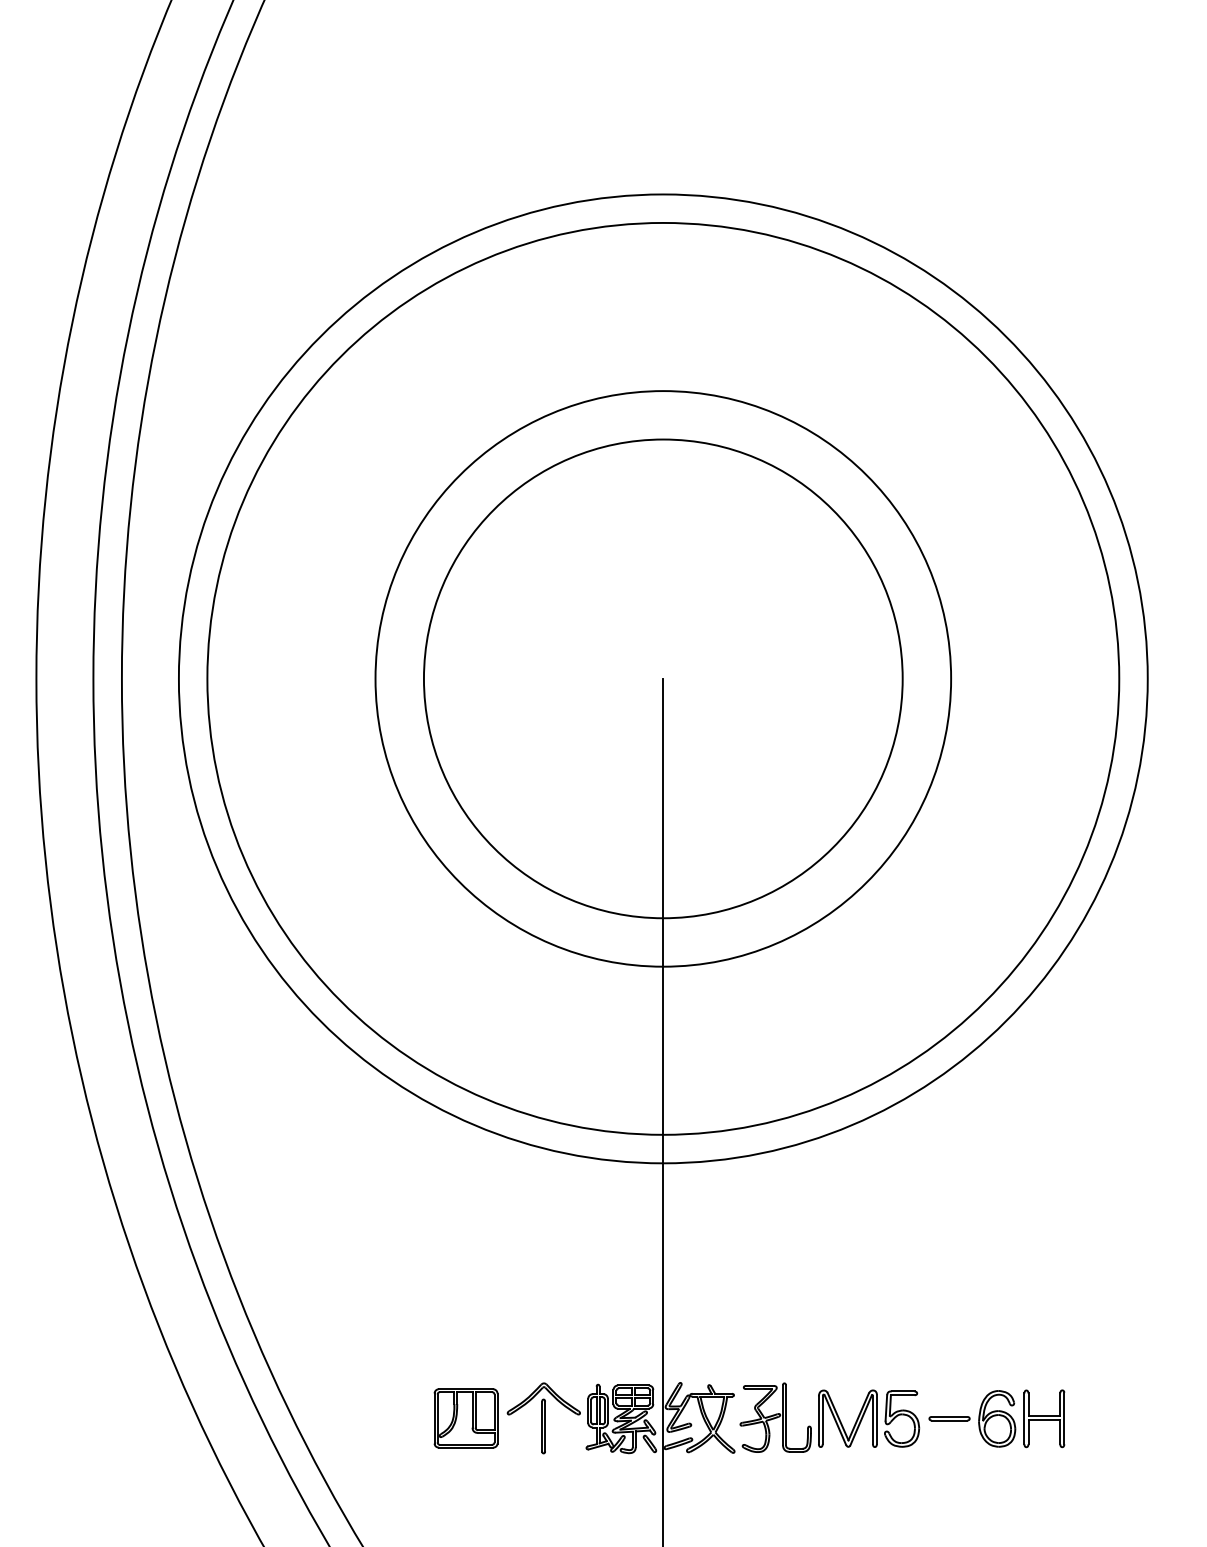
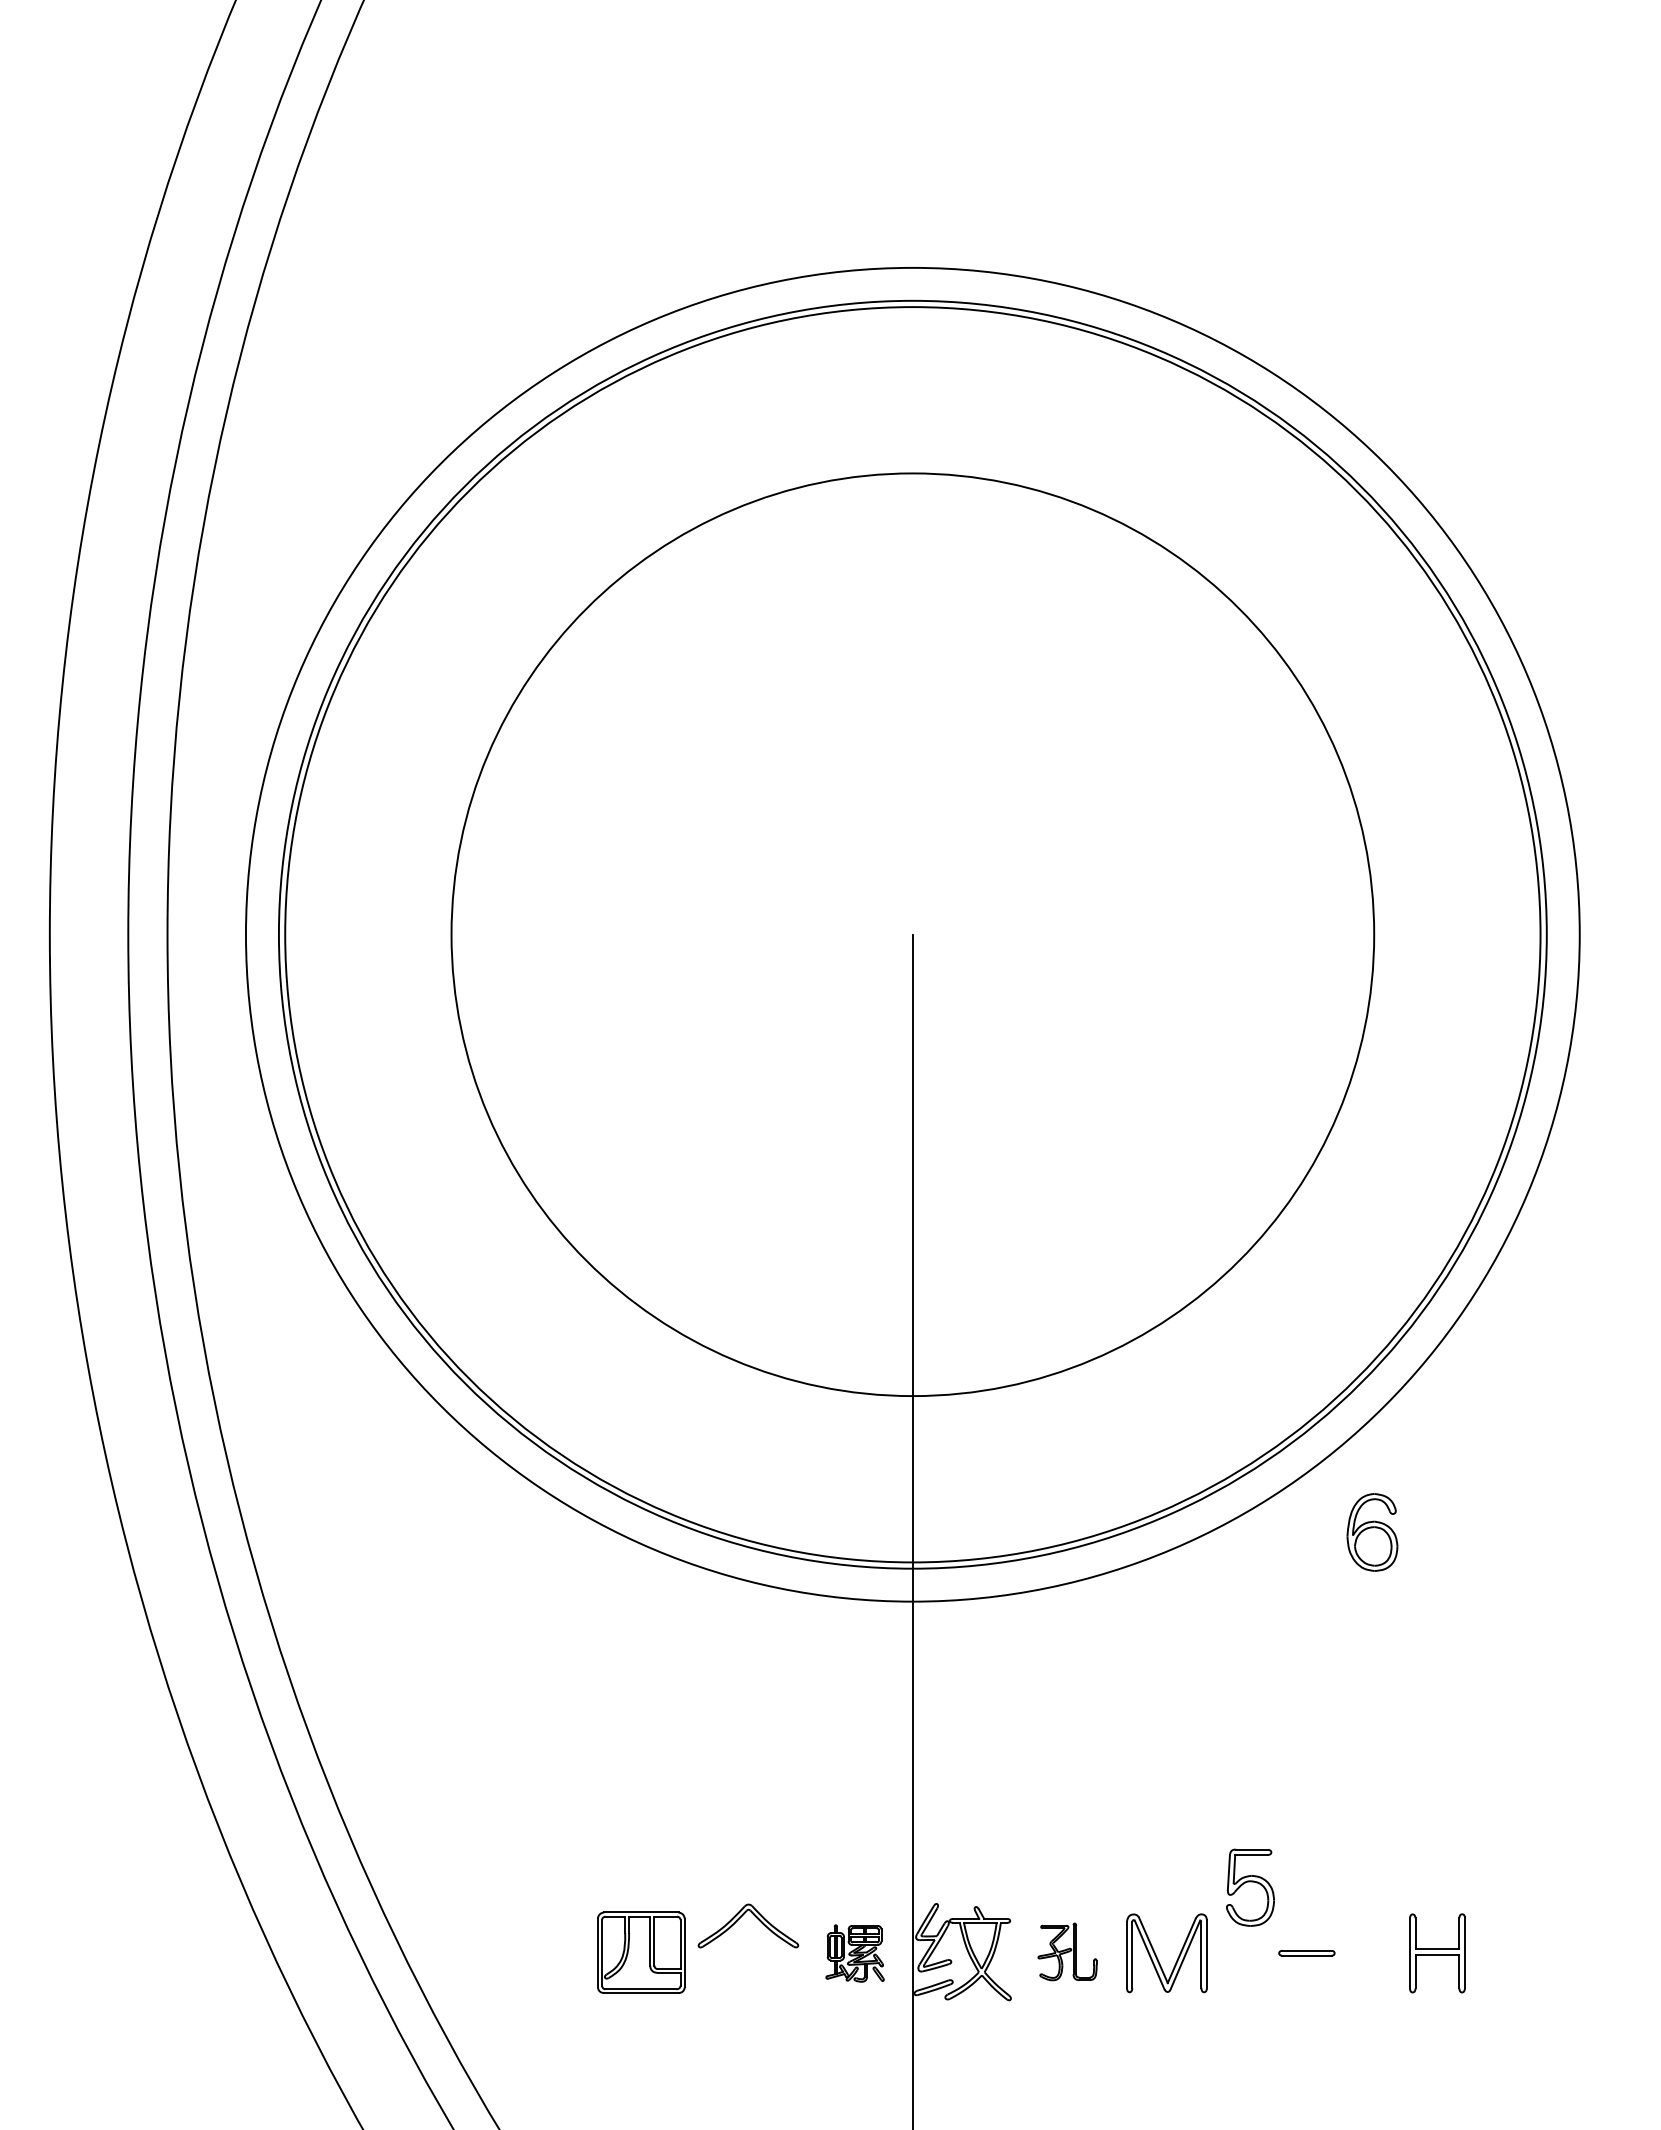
circle: (663, 678) -> (912, 934), size x1.4
circle: (663, 678) -> (912, 934), size x1.6
part: (775, 1417) -> (1067, 1951), size x0.6
part: (620, 1418) -> (854, 1953), size x0.6
part: (902, 1418) -> (1250, 1887), moved
part: (997, 1418) -> (1372, 1532), moved
part: (543, 1426) -> (747, 1963), removed

